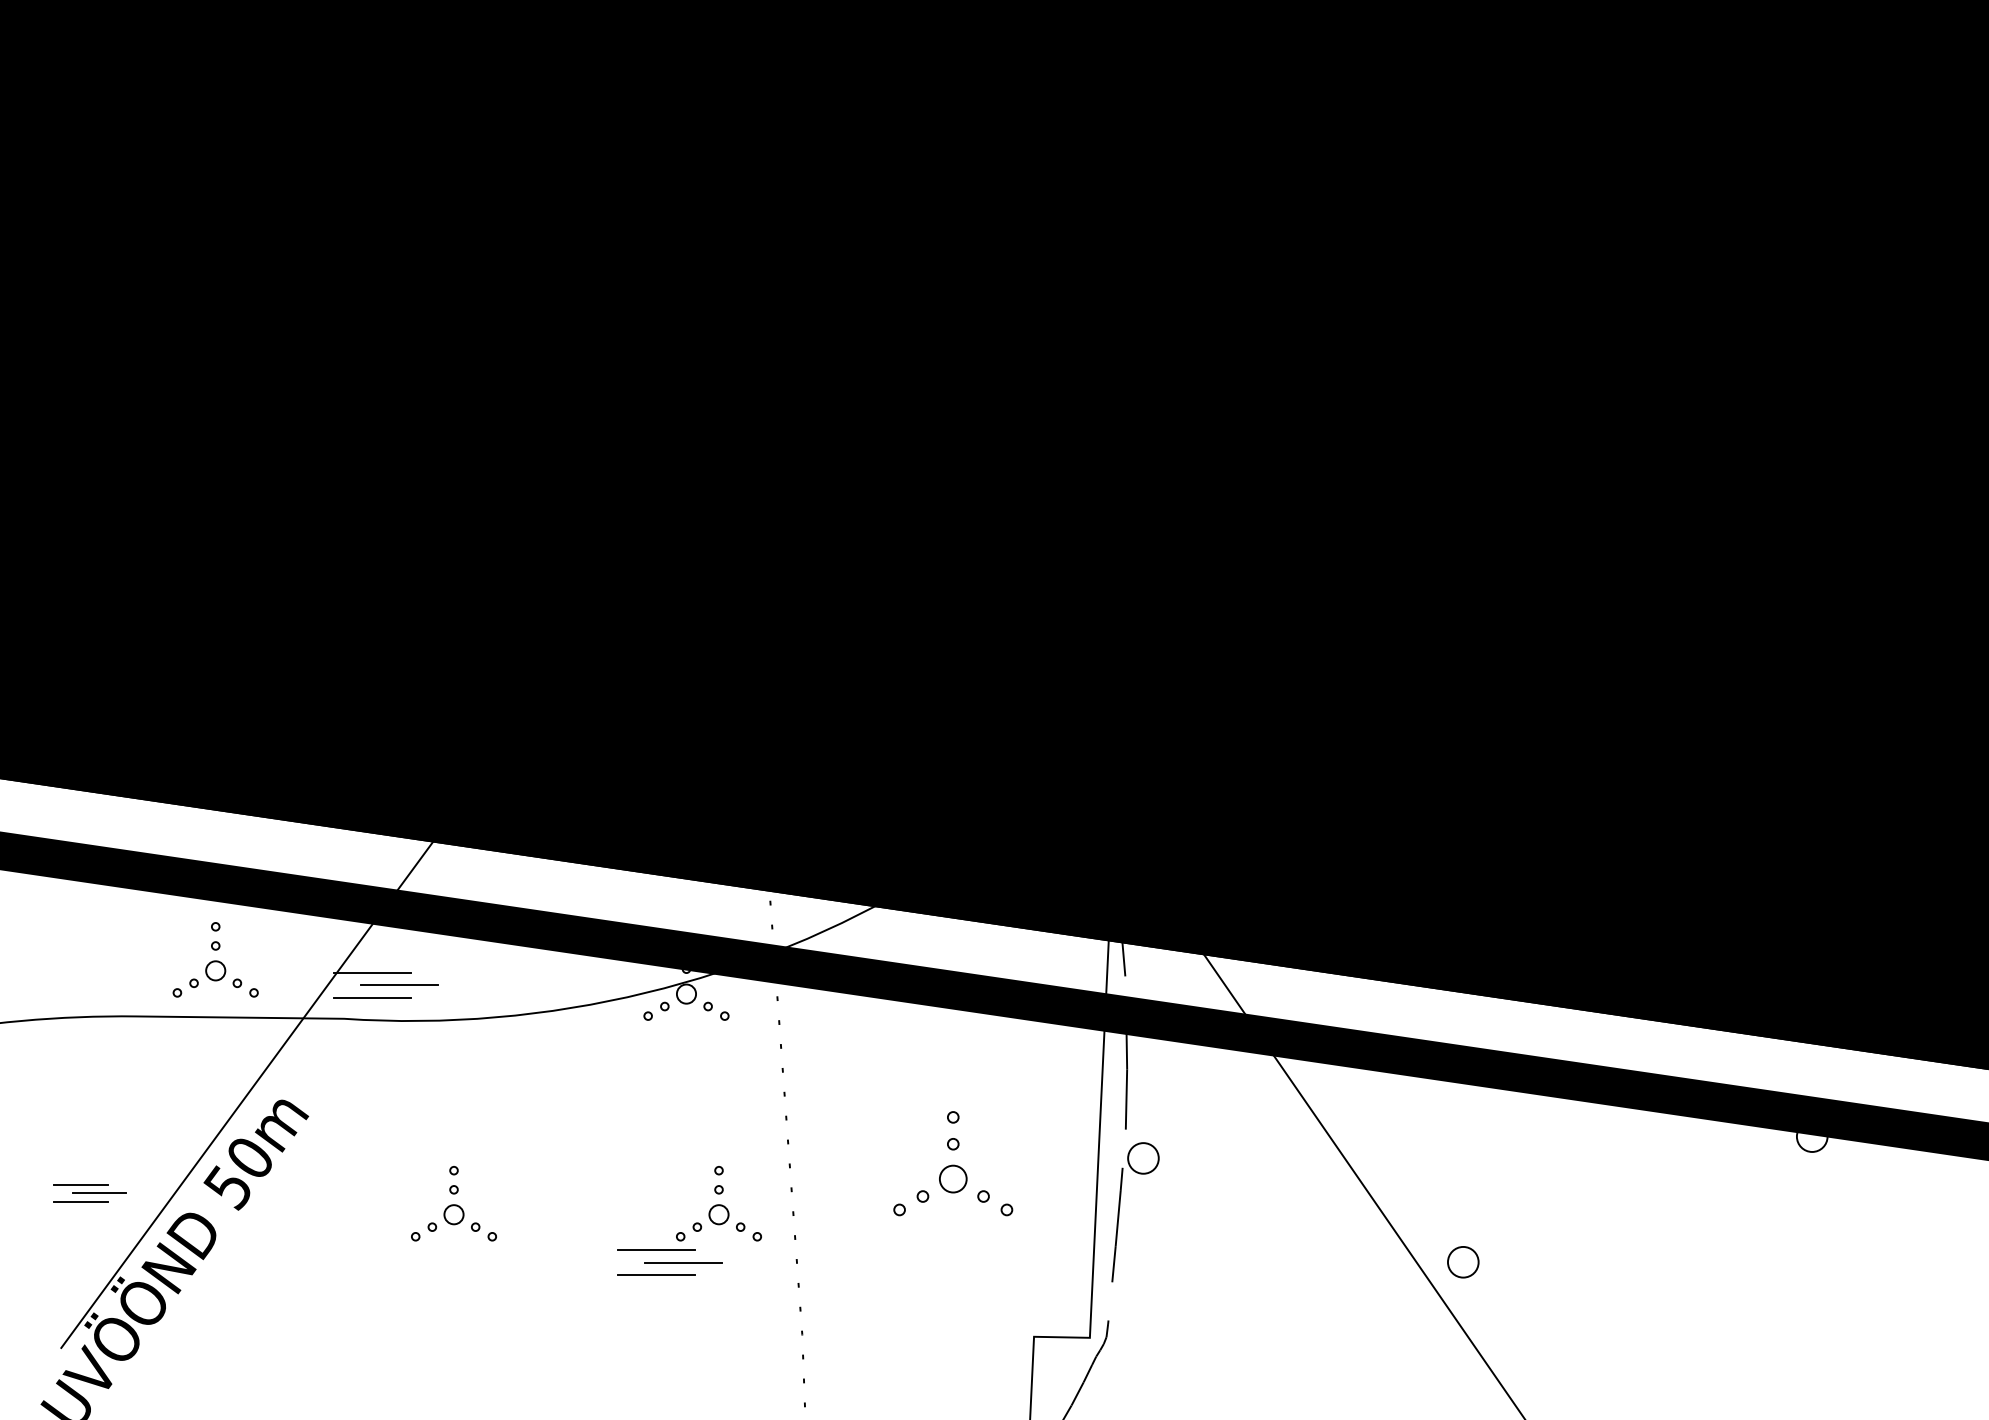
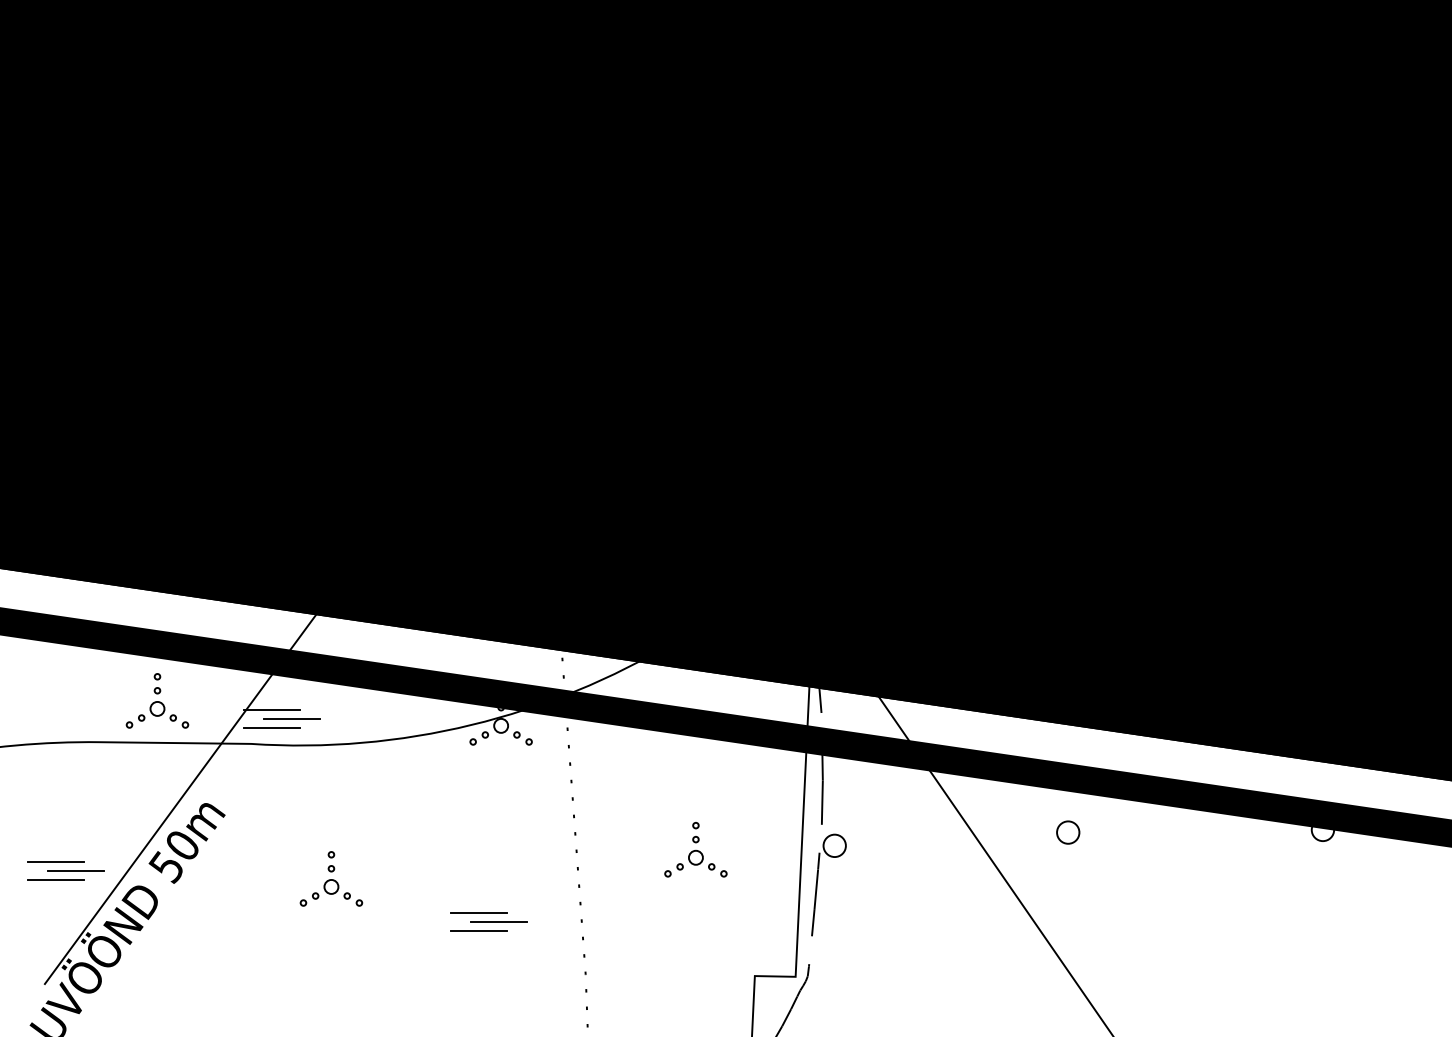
part: (953, 1163) -> (696, 849), size x0.71
part: (90, 1193) -> (66, 871), size x1.43
part: (718, 1203) -> (524, 878), removed
part: (1463, 1262) -> (1068, 832), moved

